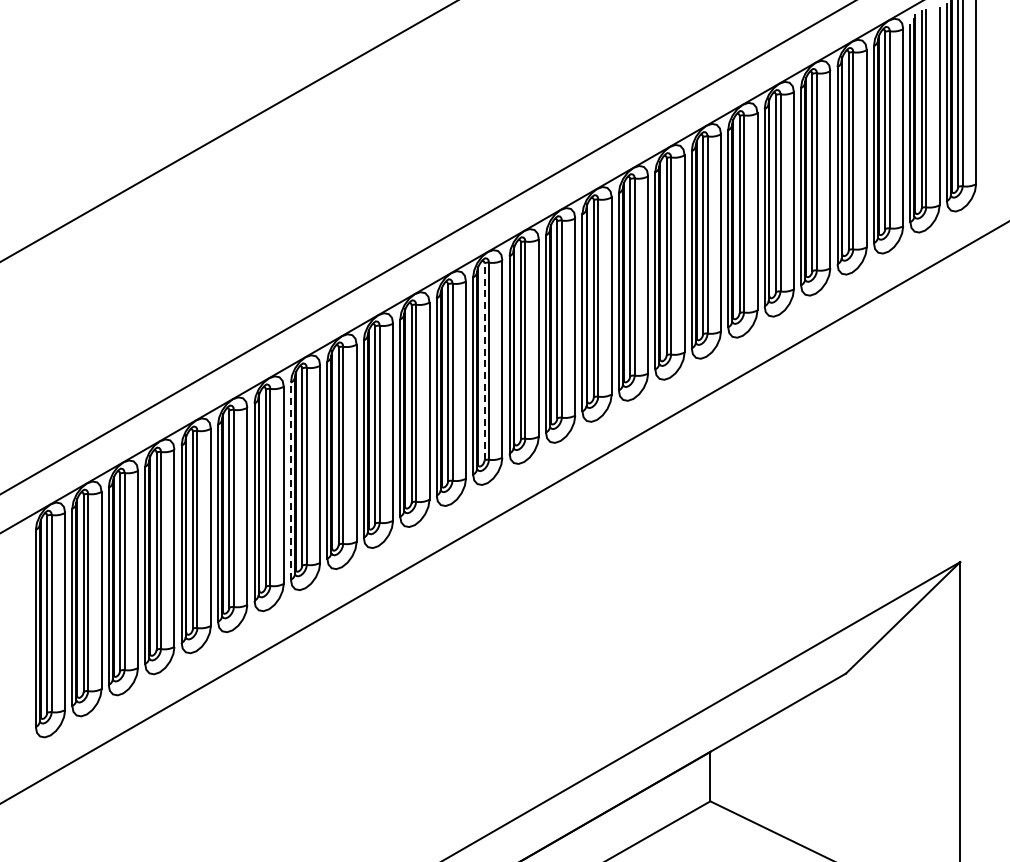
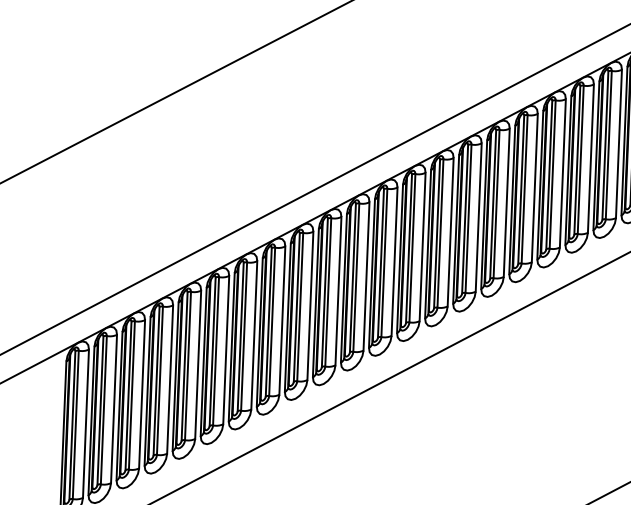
line: (484, 361) -> (409, 248), dashed -> solid
line: (290, 481) -> (259, 332), dashed -> solid

